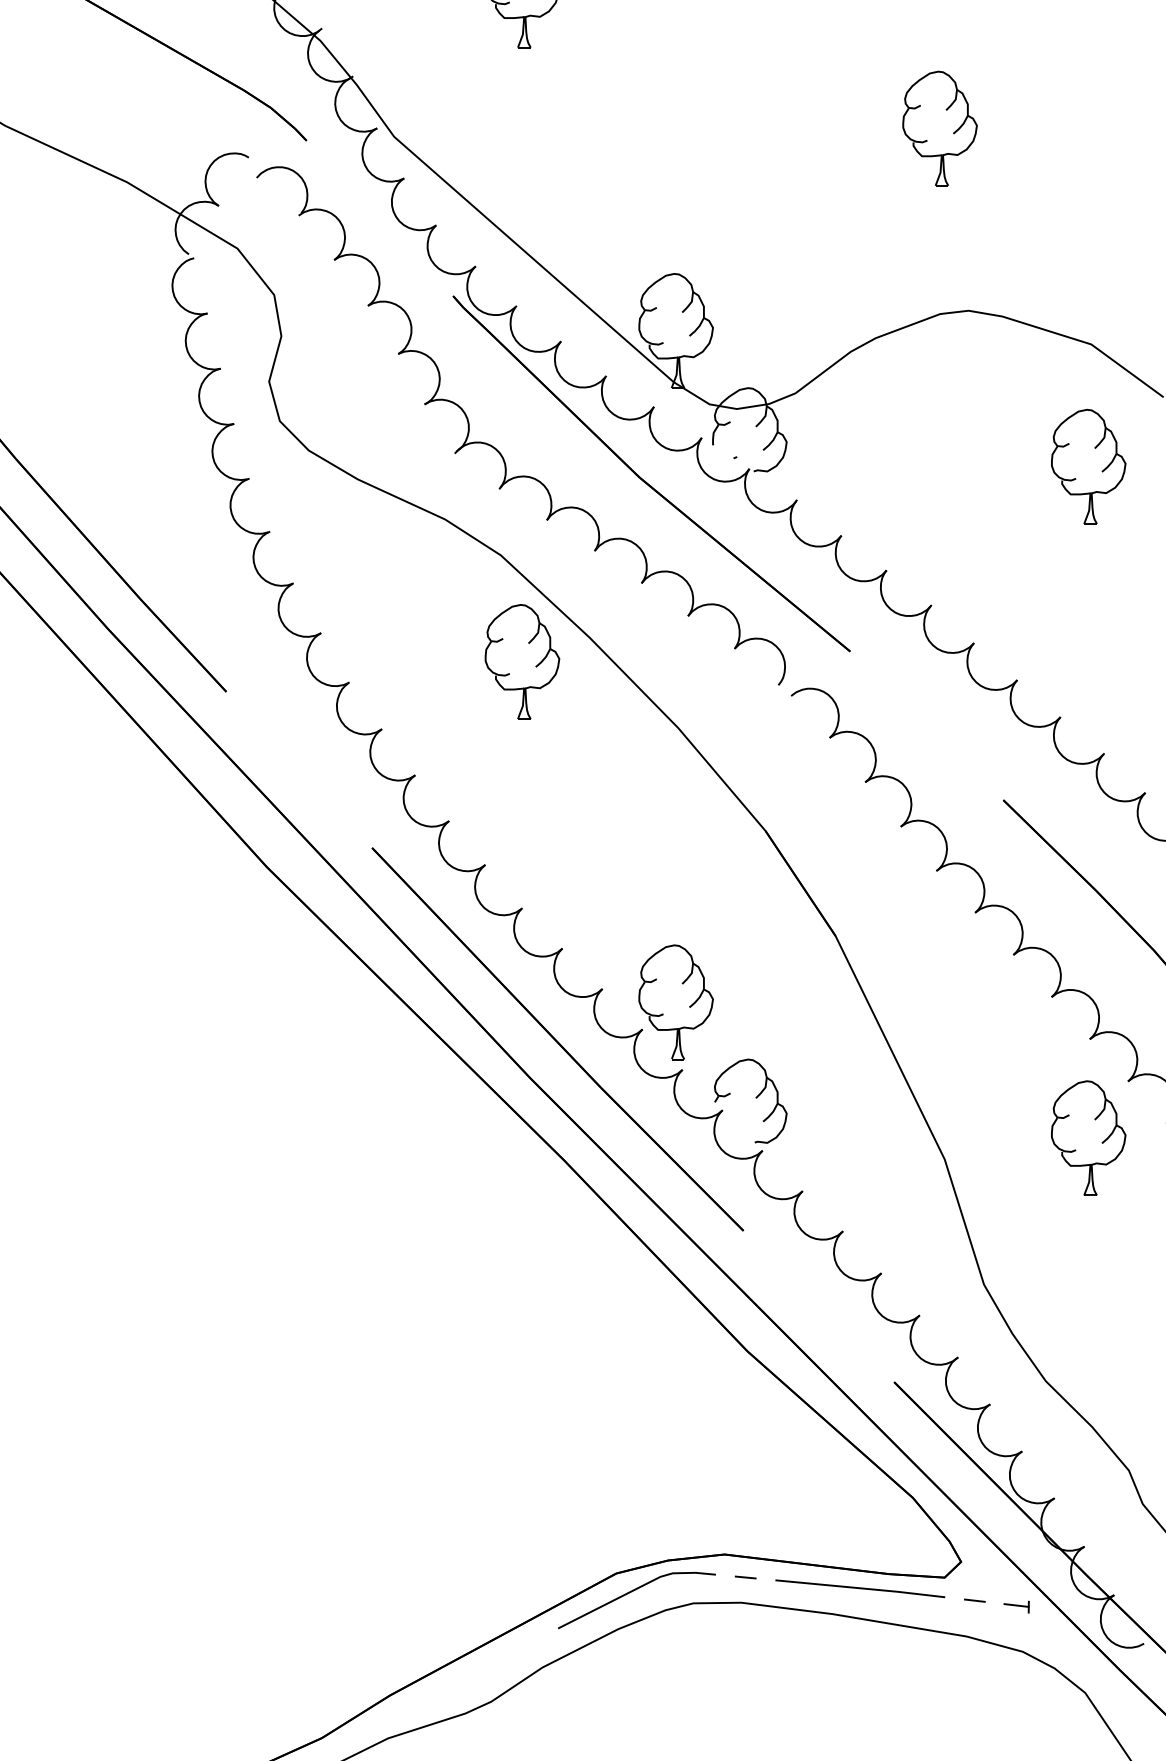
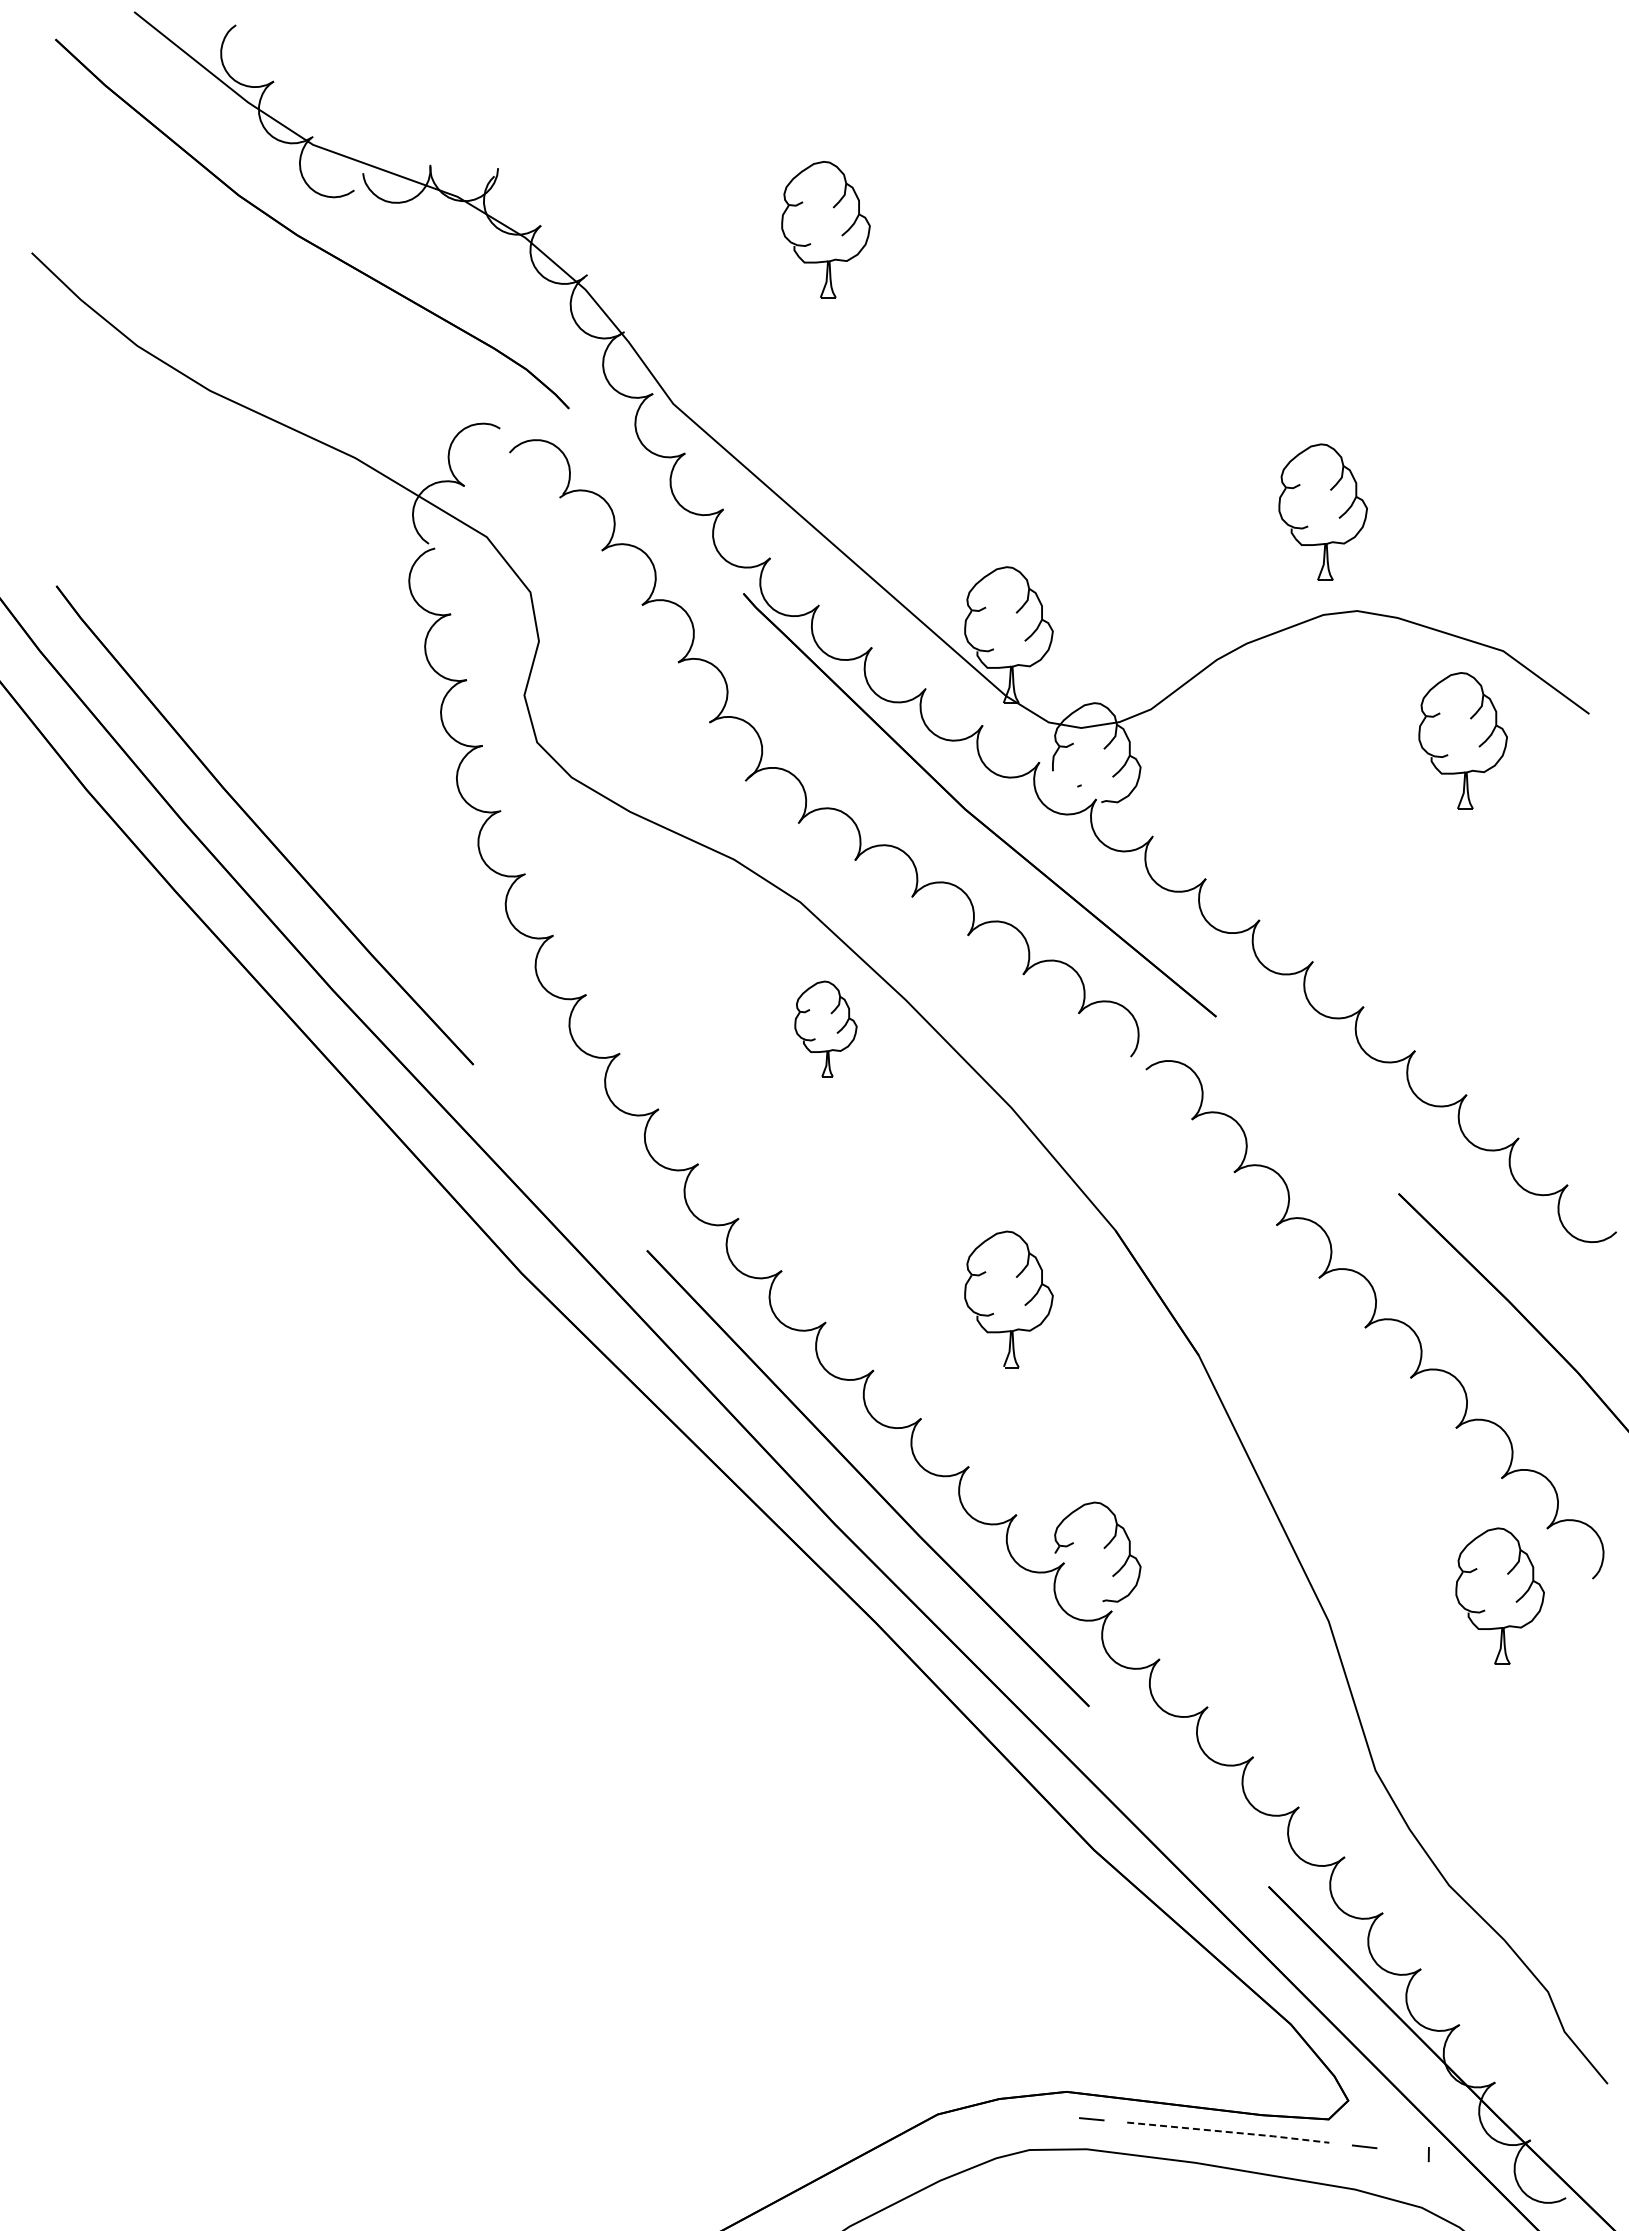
part: (939, 128) -> (1322, 511), moved
part: (1088, 466) -> (1462, 740), moved
part: (522, 661) -> (825, 1028), size x0.7
part: (675, 1002) -> (1008, 1299), moved
line: (861, 1588) -> (1229, 2132), solid -> dashed
line: (632, 1592) -> (957, 2136), removed
line: (1015, 1605) -> (1413, 2152), removed

